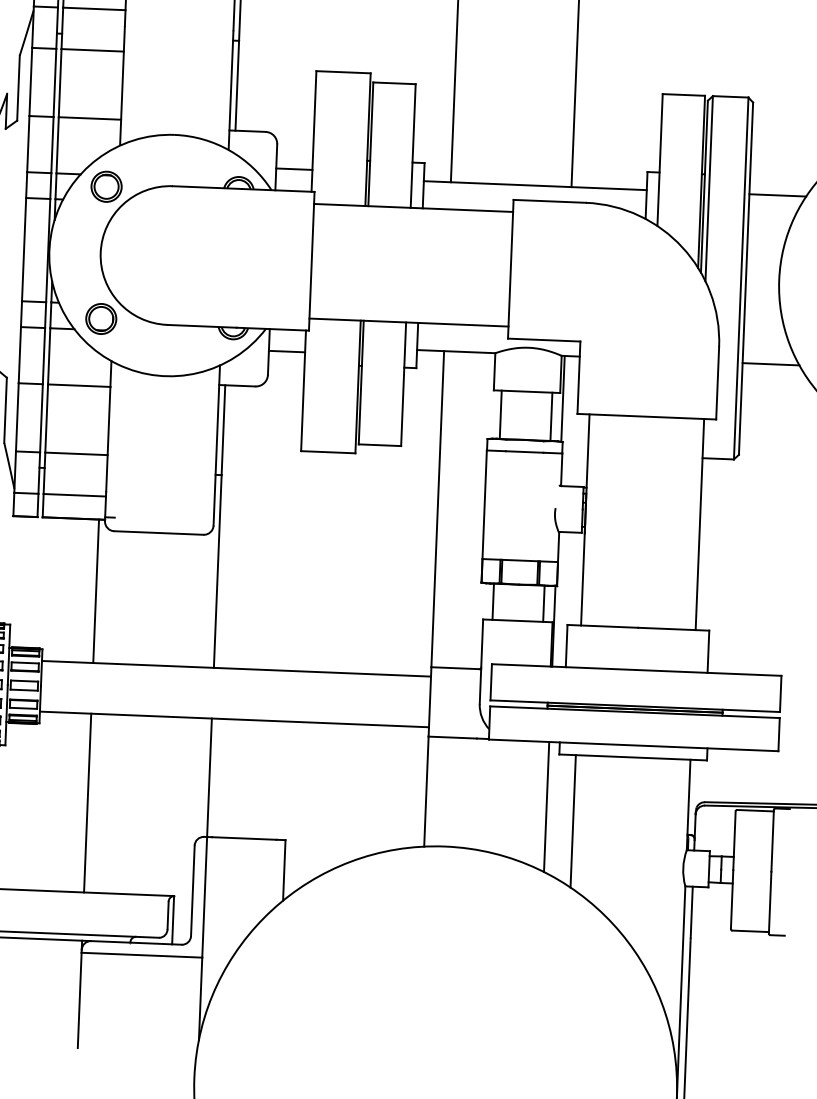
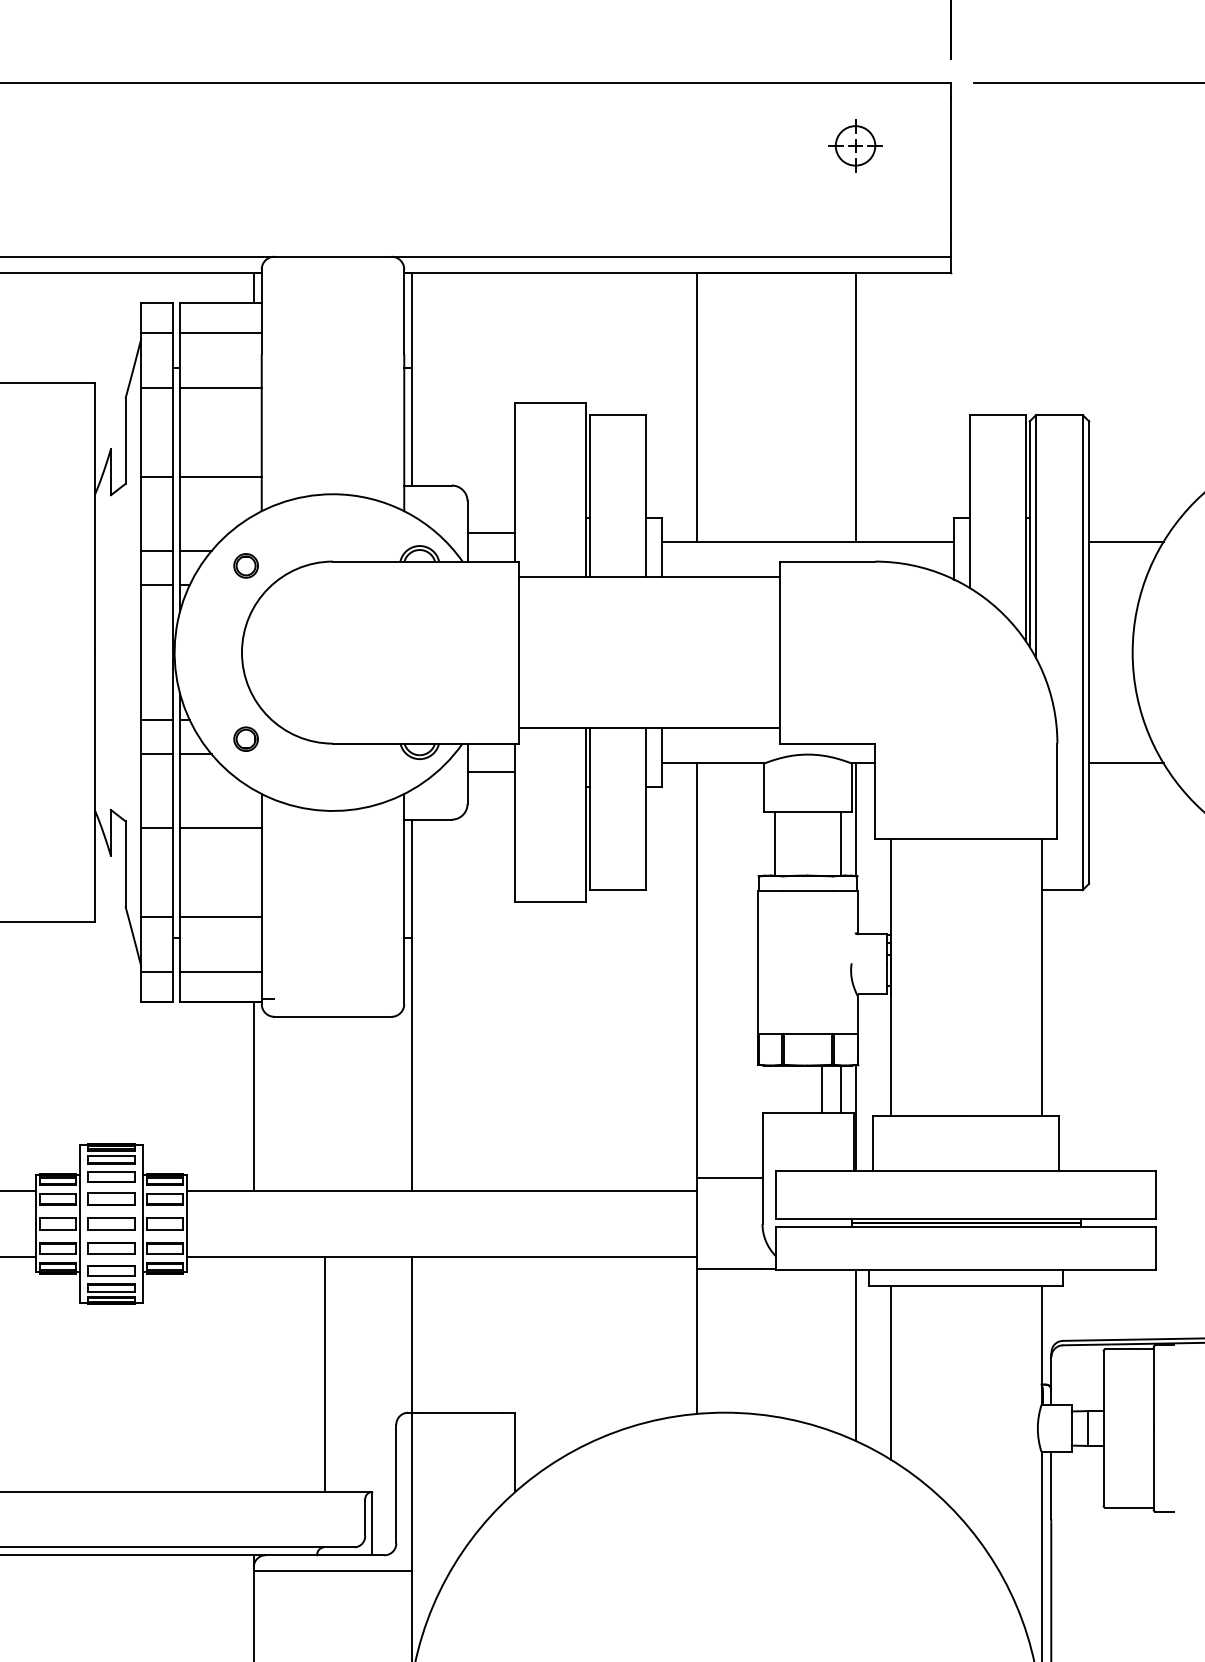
part: (106, 186) -> (245, 565), size x0.6
part: (100, 318) -> (245, 738), size x0.6
line: (493, 601) -> (821, 1089), moved
line: (87, 803) -> (324, 1374), moved

